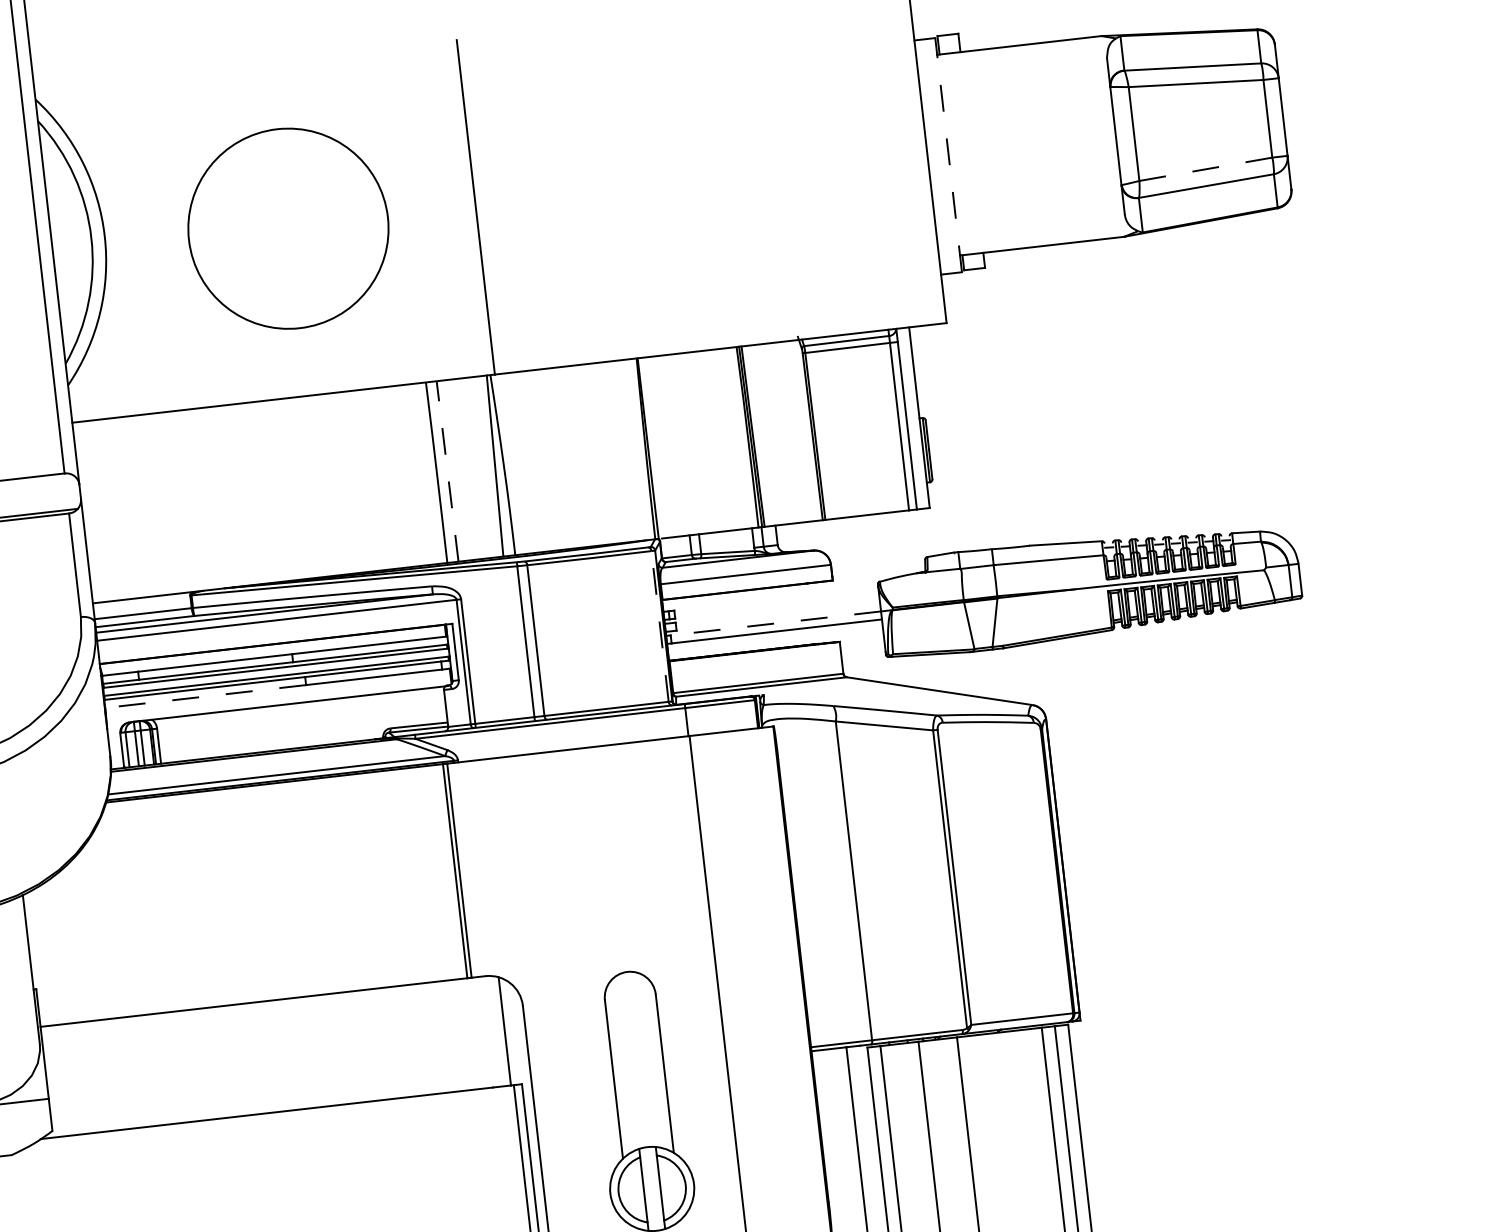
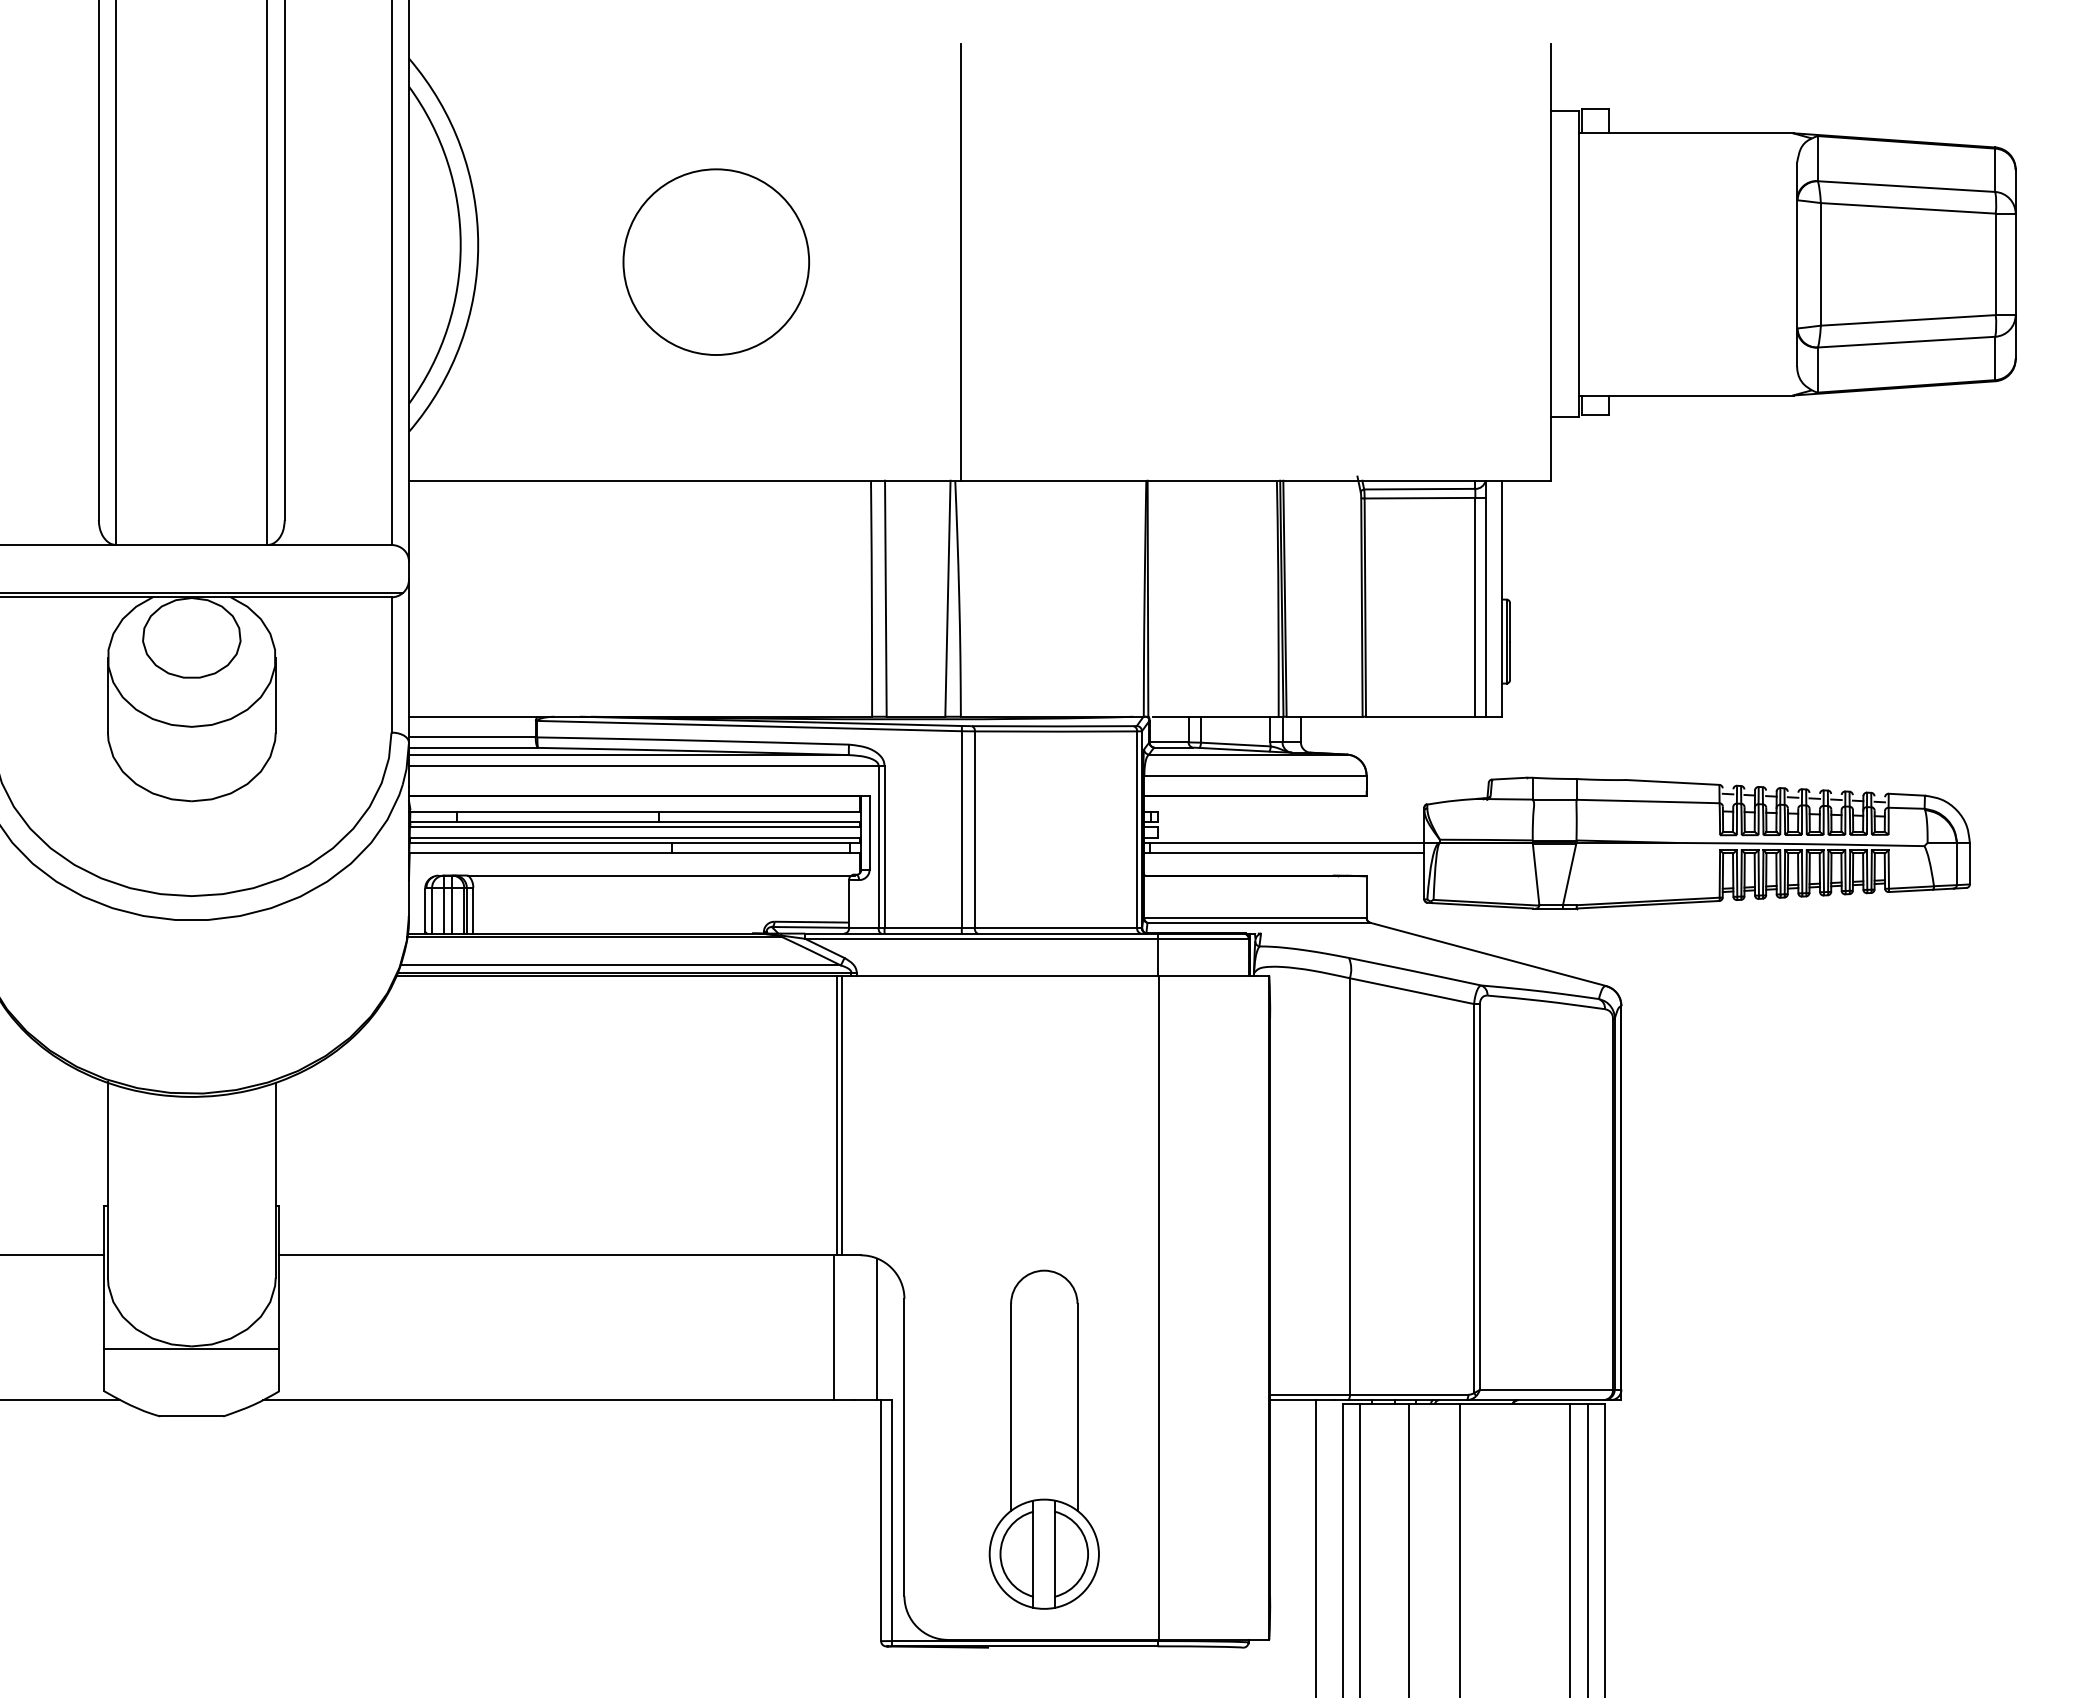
line: (948, 155) -> (1578, 264), dashed -> solid
line: (1206, 169) -> (1908, 320), dashed -> solid
circle: (288, 228) -> (716, 261), size x0.71
line: (447, 471) -> (885, 598), dashed -> solid
line: (775, 623) -> (1286, 842), dashed -> solid
line: (660, 626) -> (1137, 829), dashed -> solid
line: (205, 696) -> (540, 853), dashed -> solid
line: (471, 1033) -> (834, 1327), added

